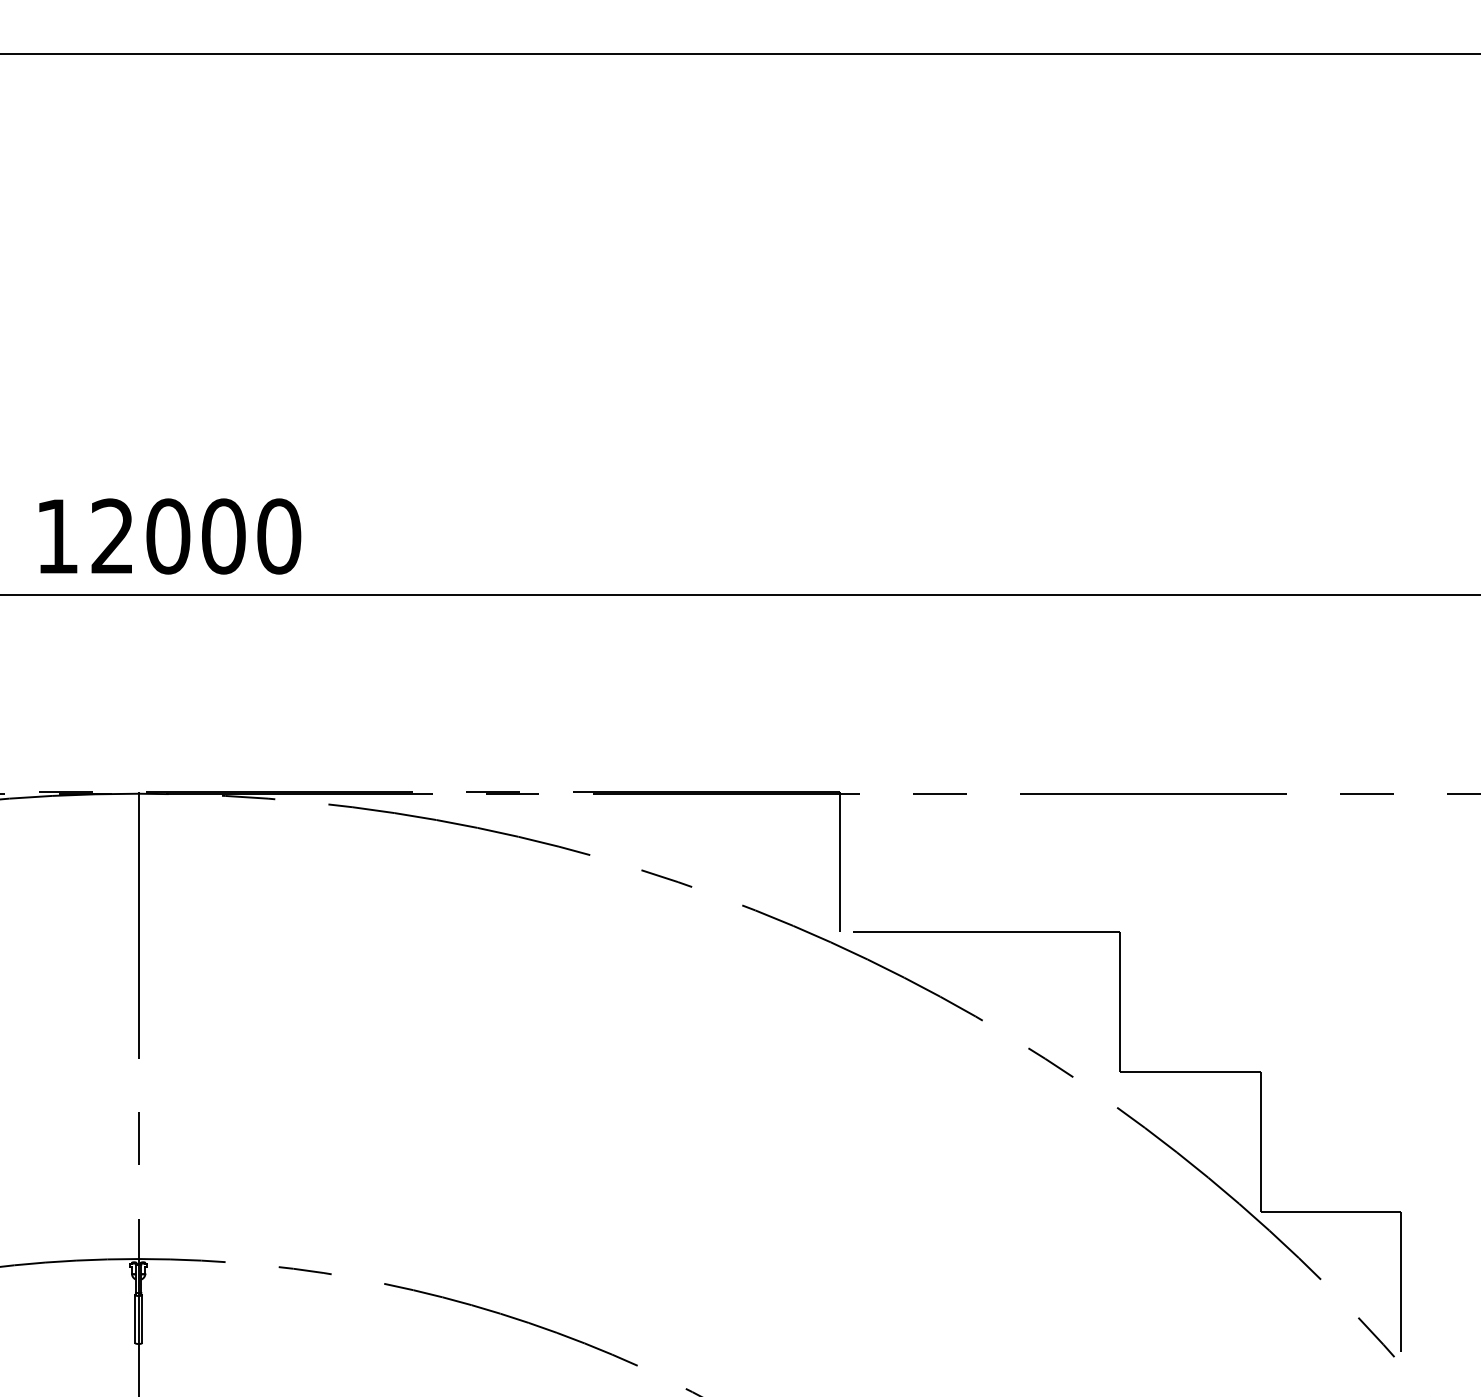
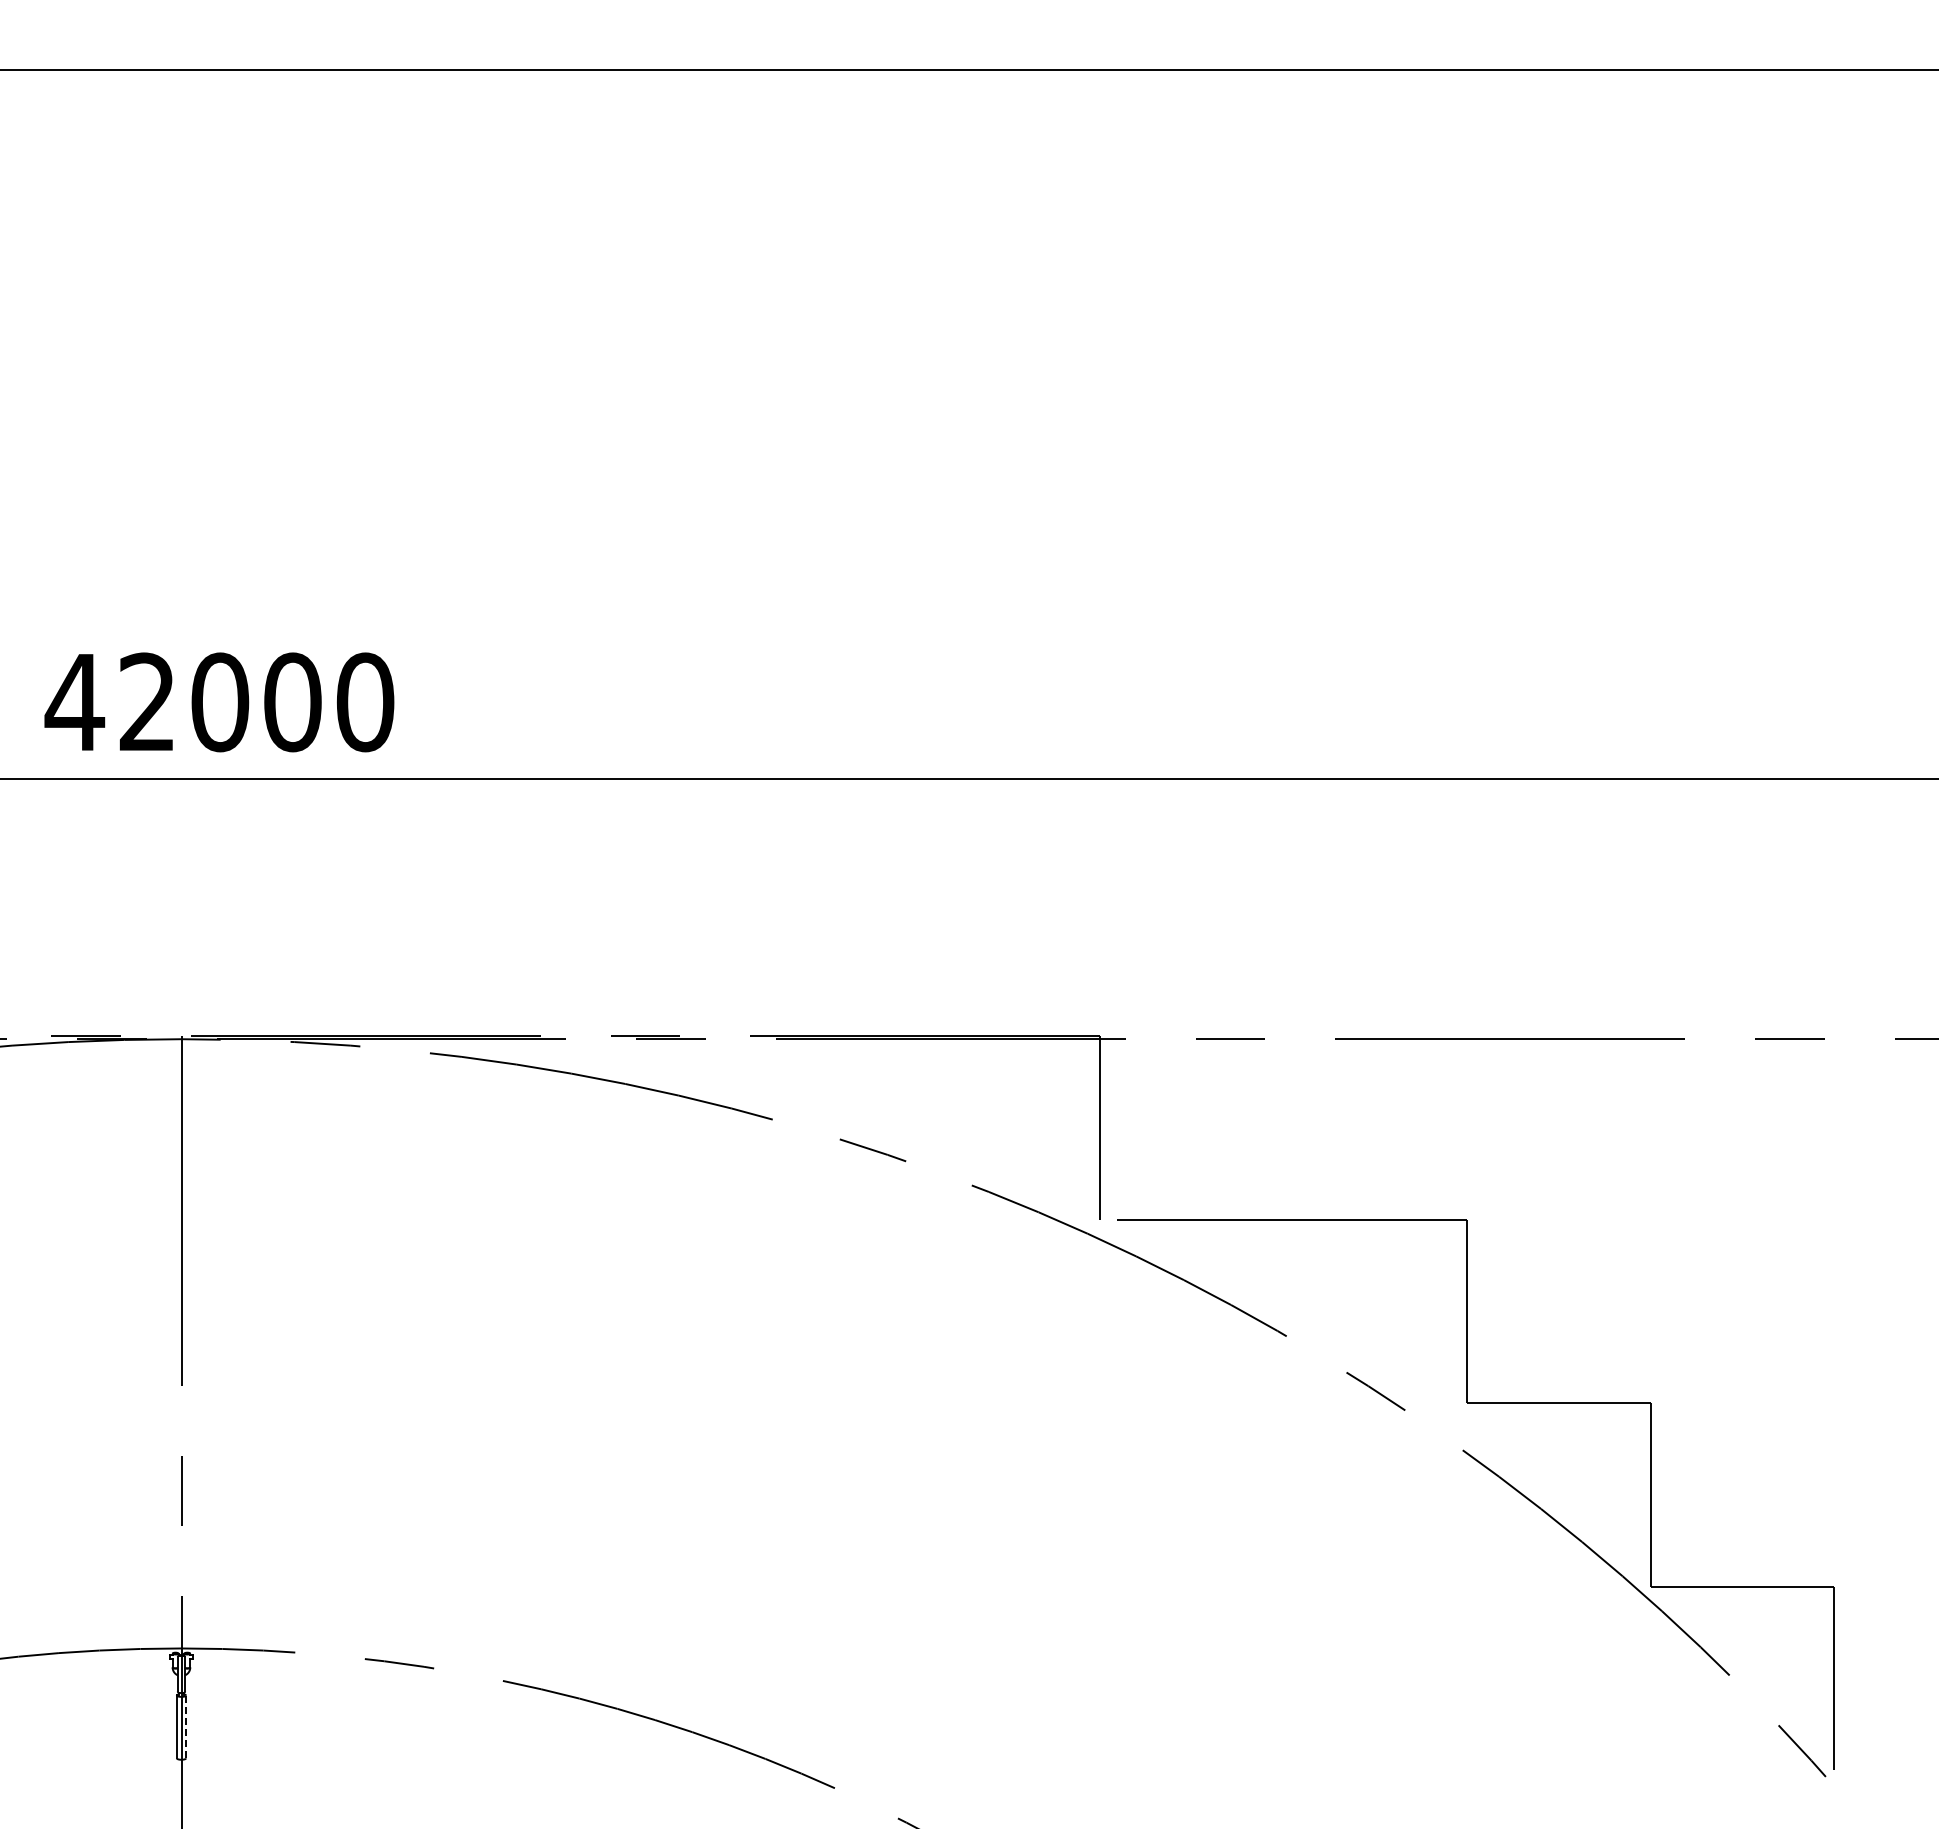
text: (56, 536) -> (74, 702), 12000 -> 42000
line: (142, 1318) -> (186, 1726), solid -> dashed

